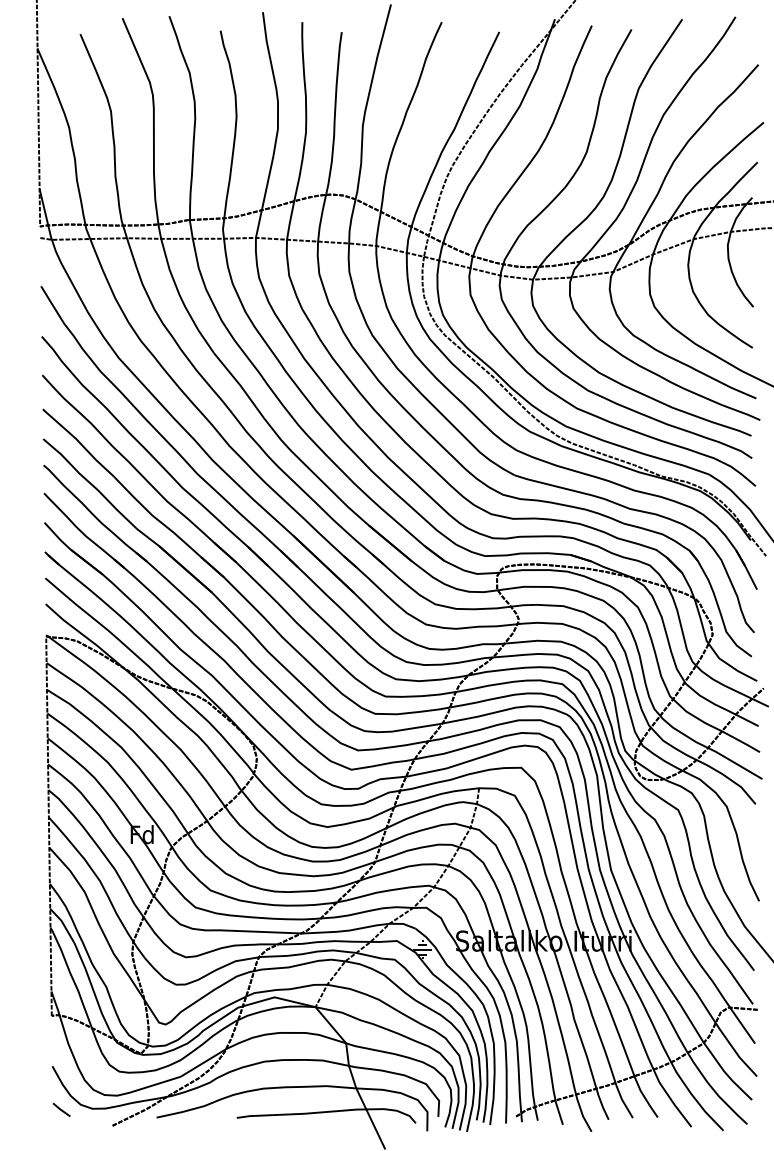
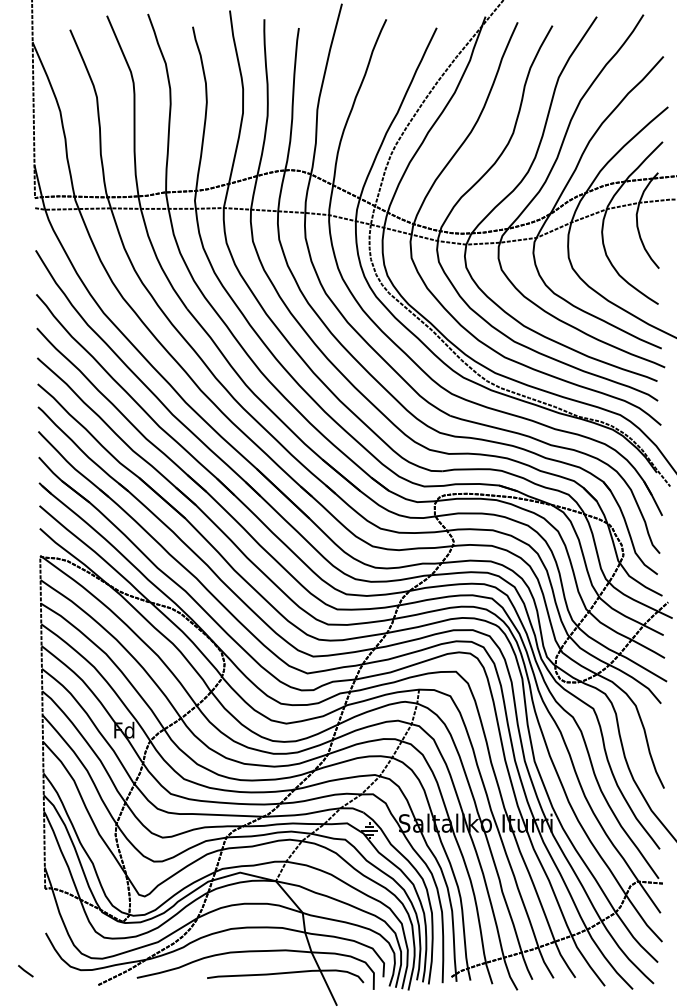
line: (61, 1109) -> (25, 970), moved

